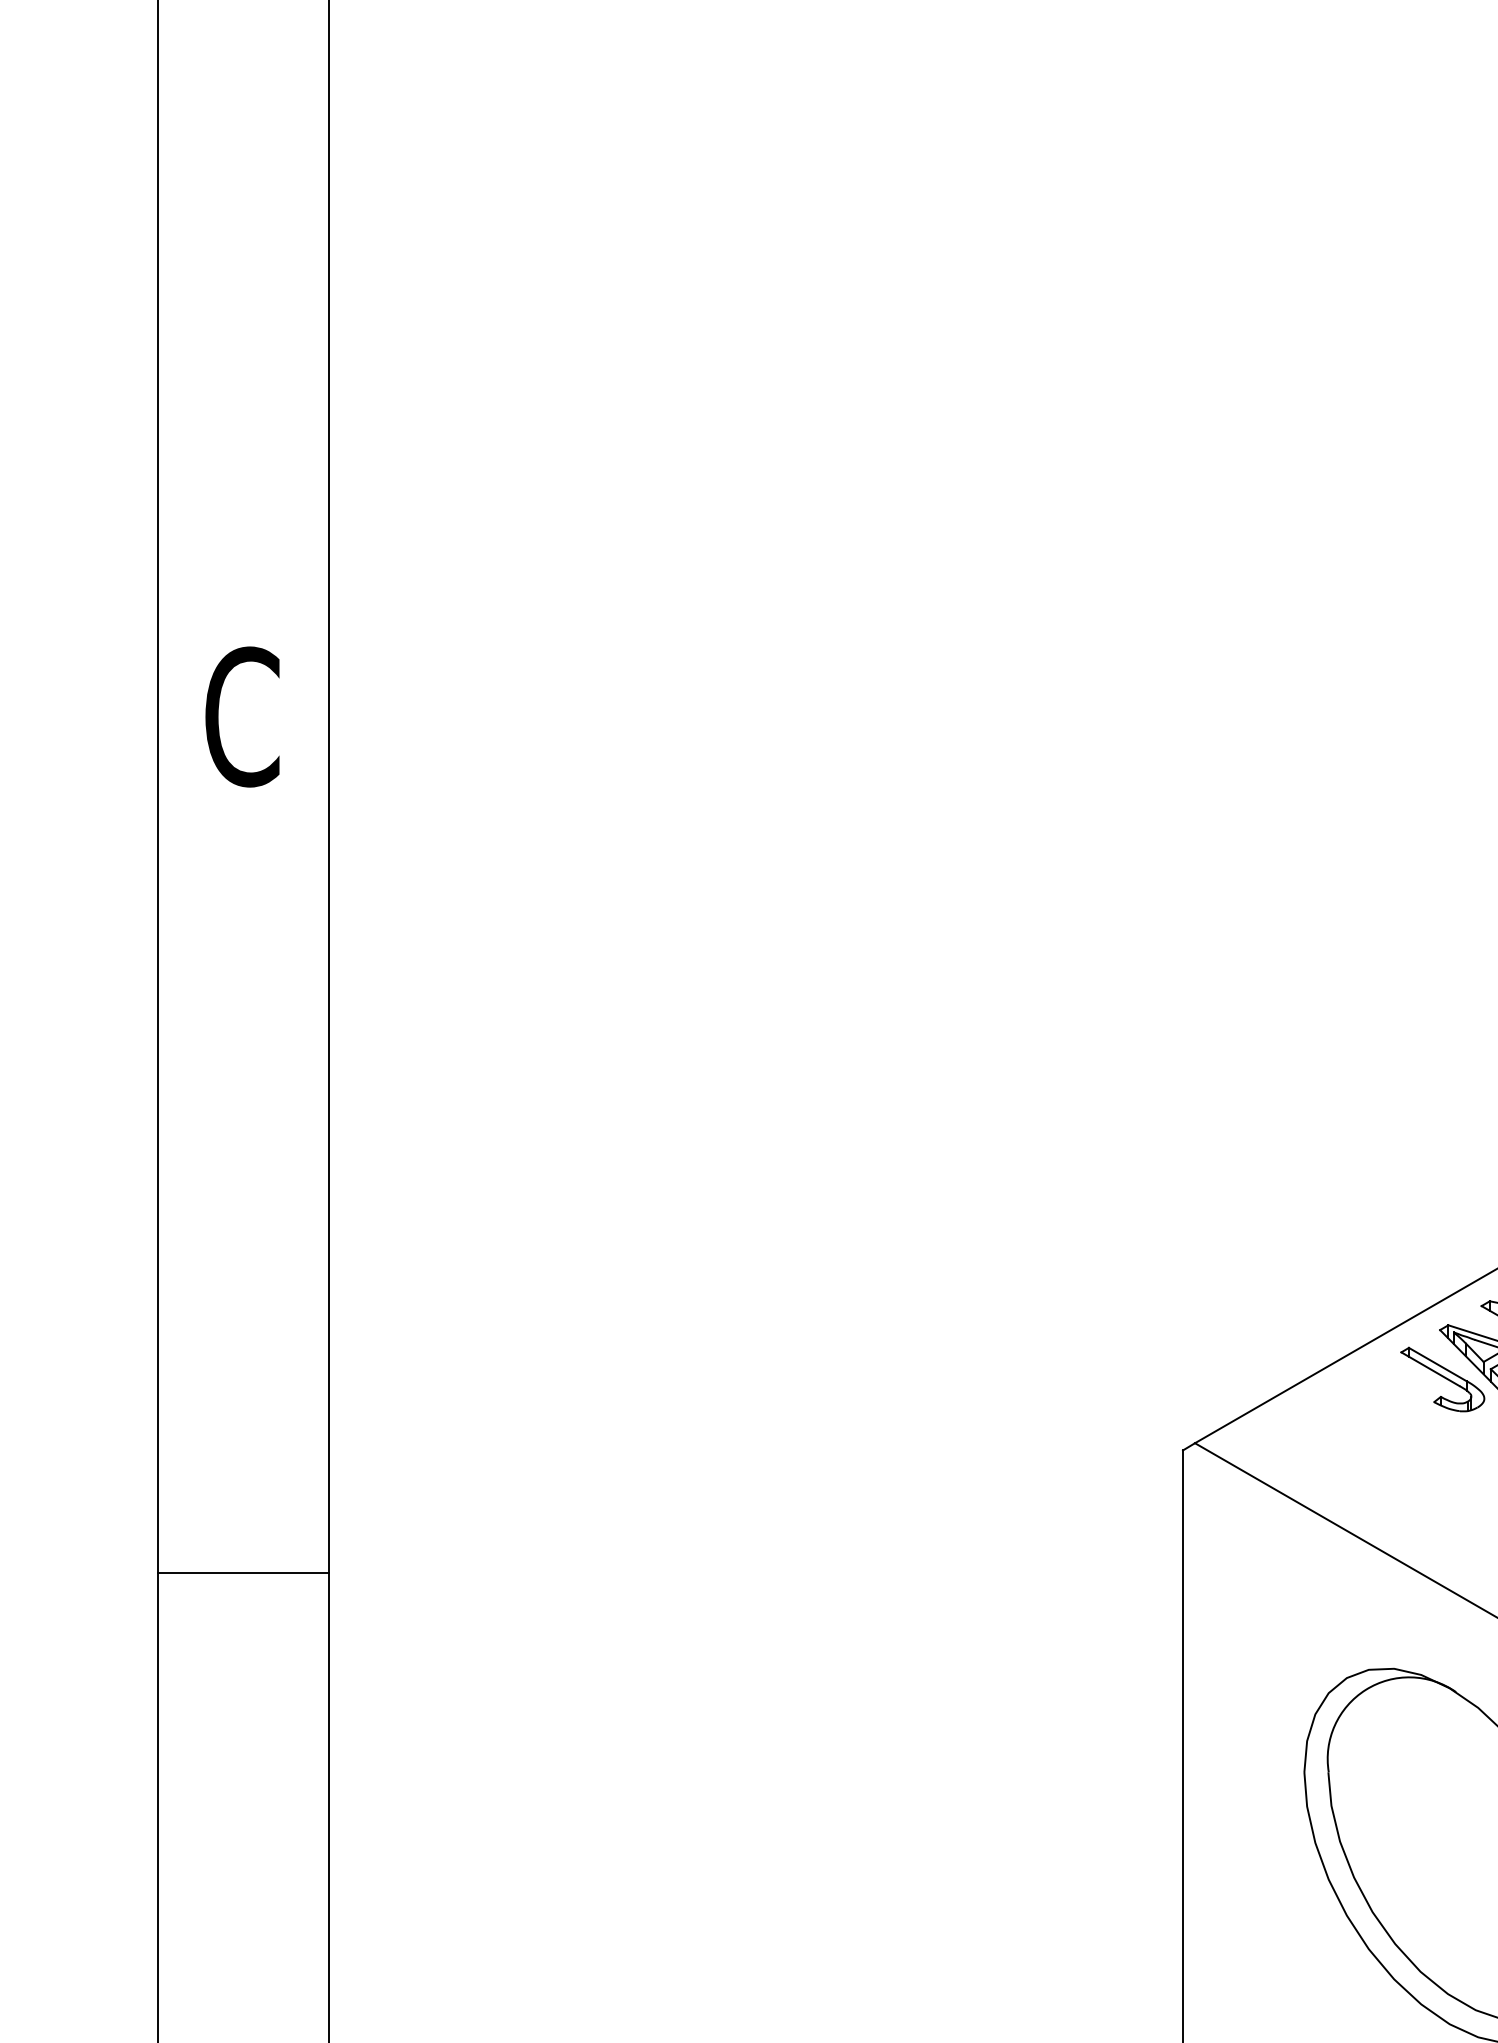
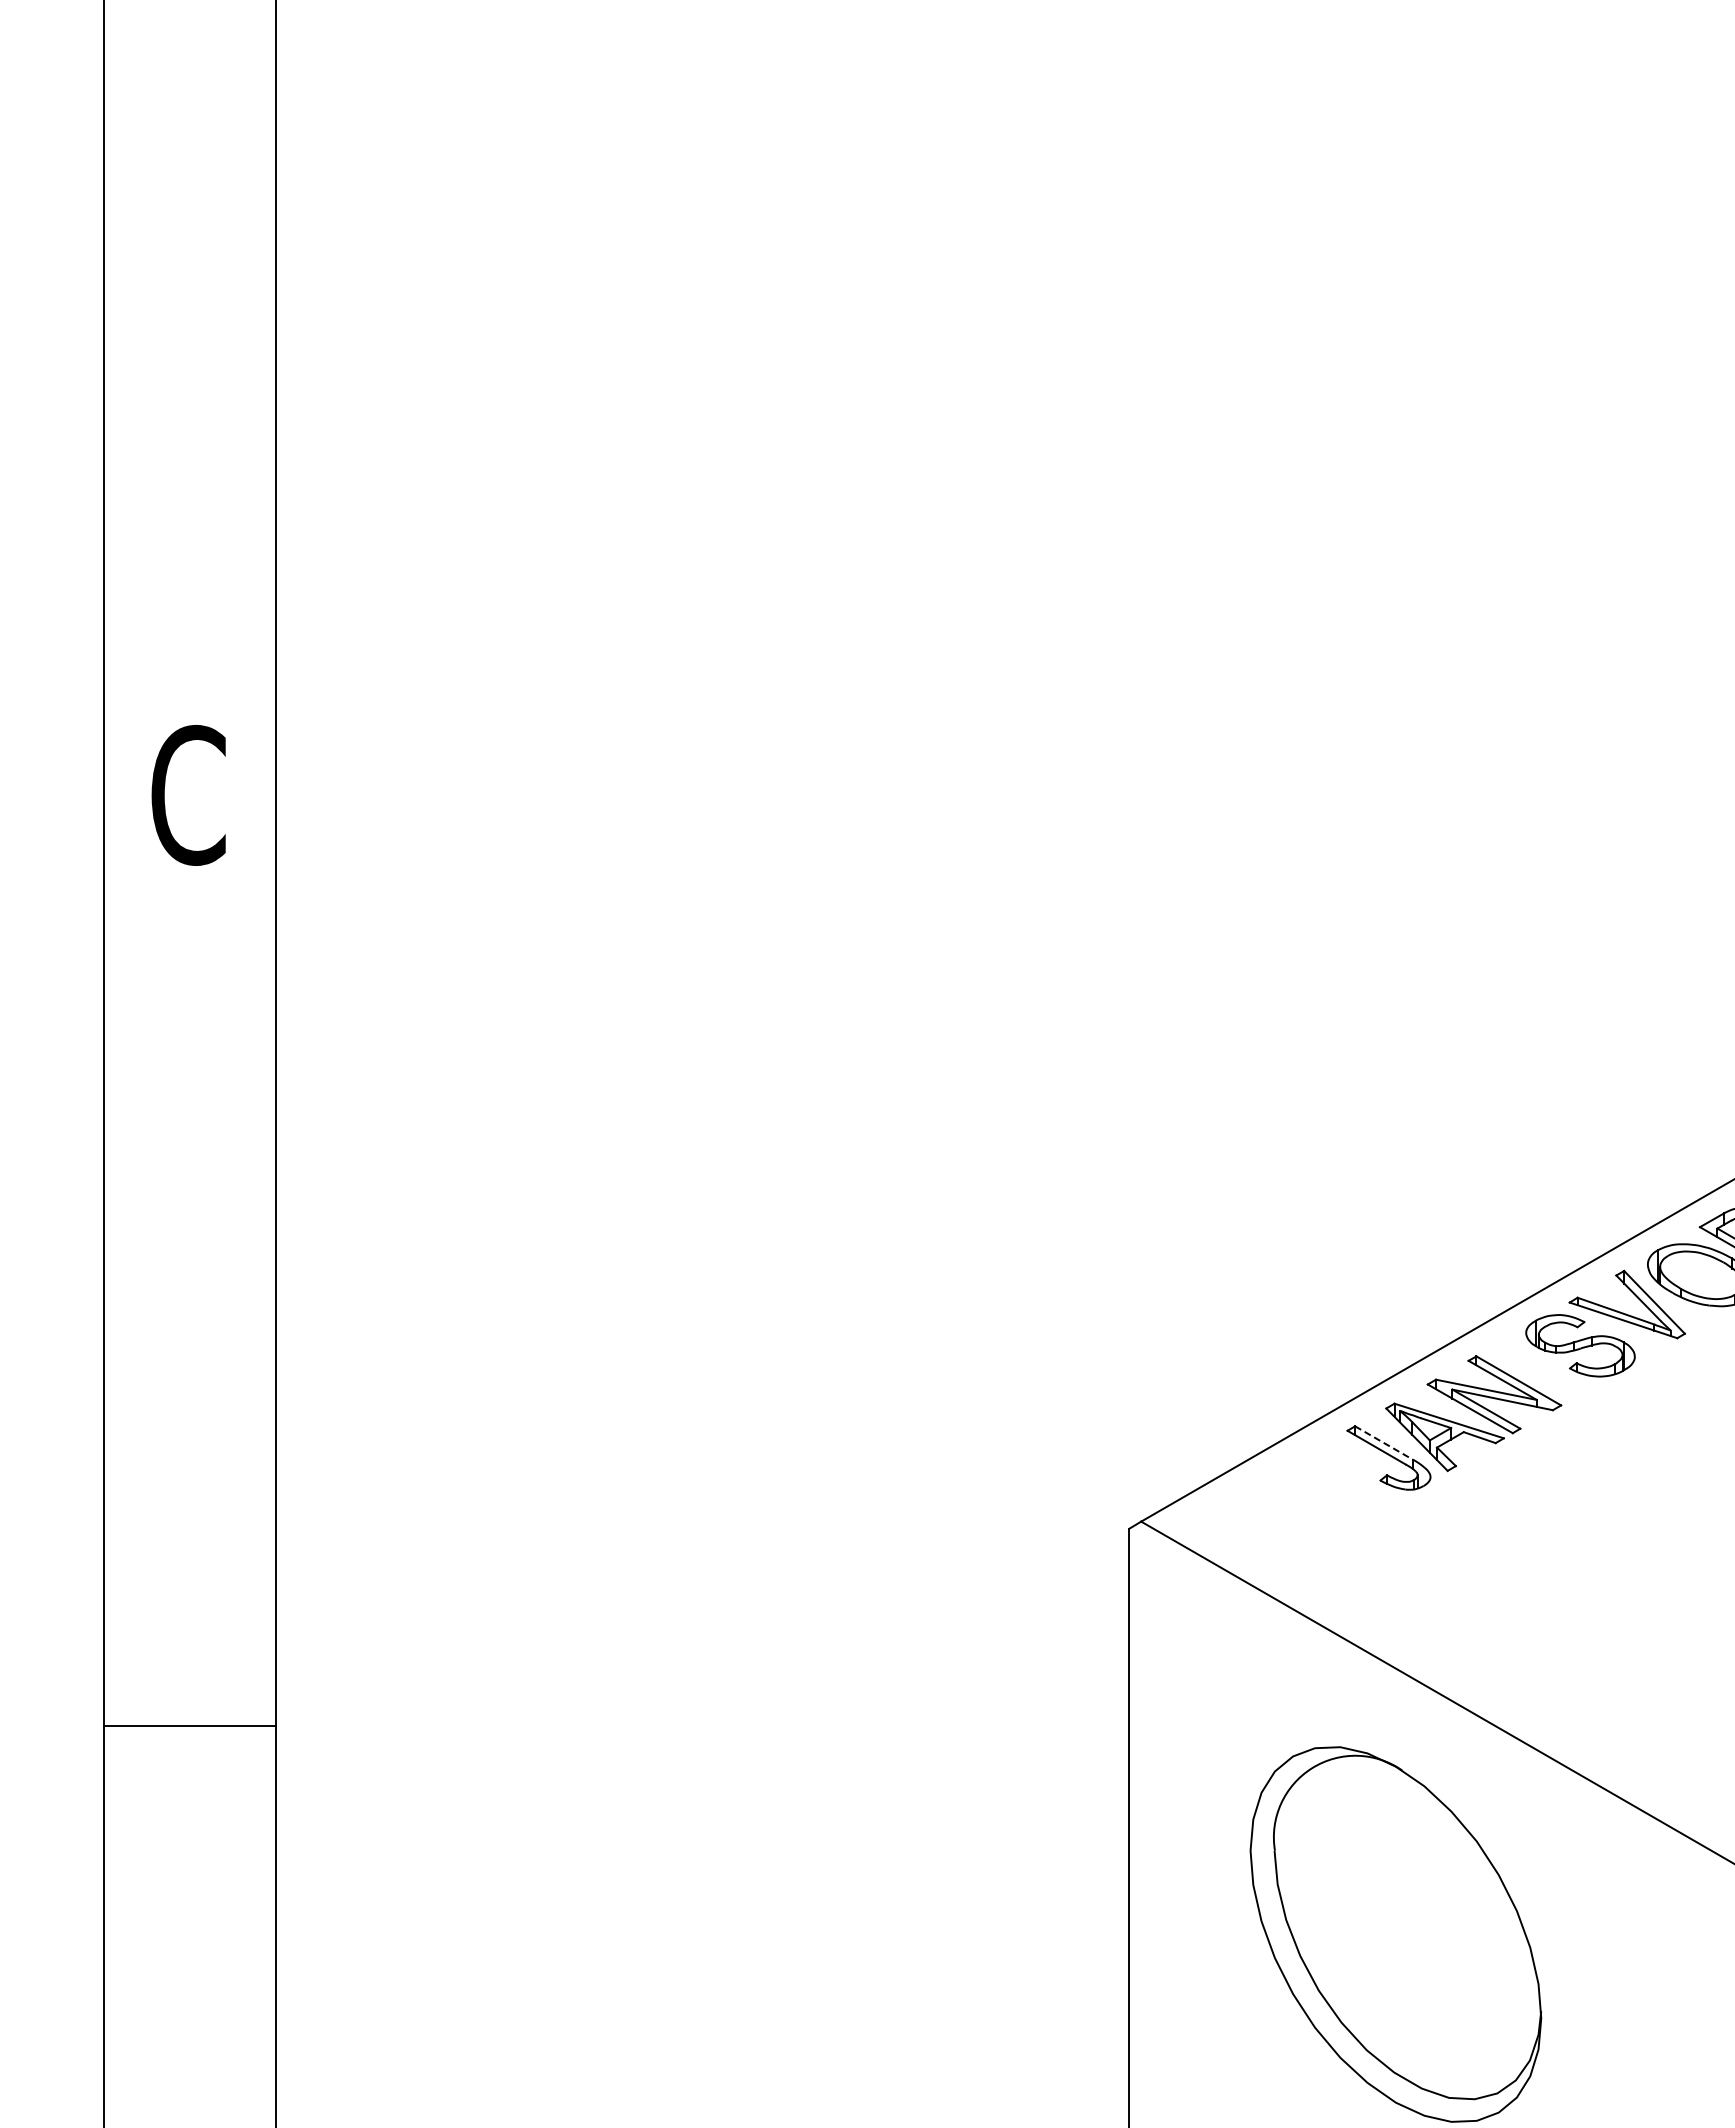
line: (1438, 1365) -> (1384, 1443), solid -> dashed
line: (243, 1573) -> (189, 1725), moved

